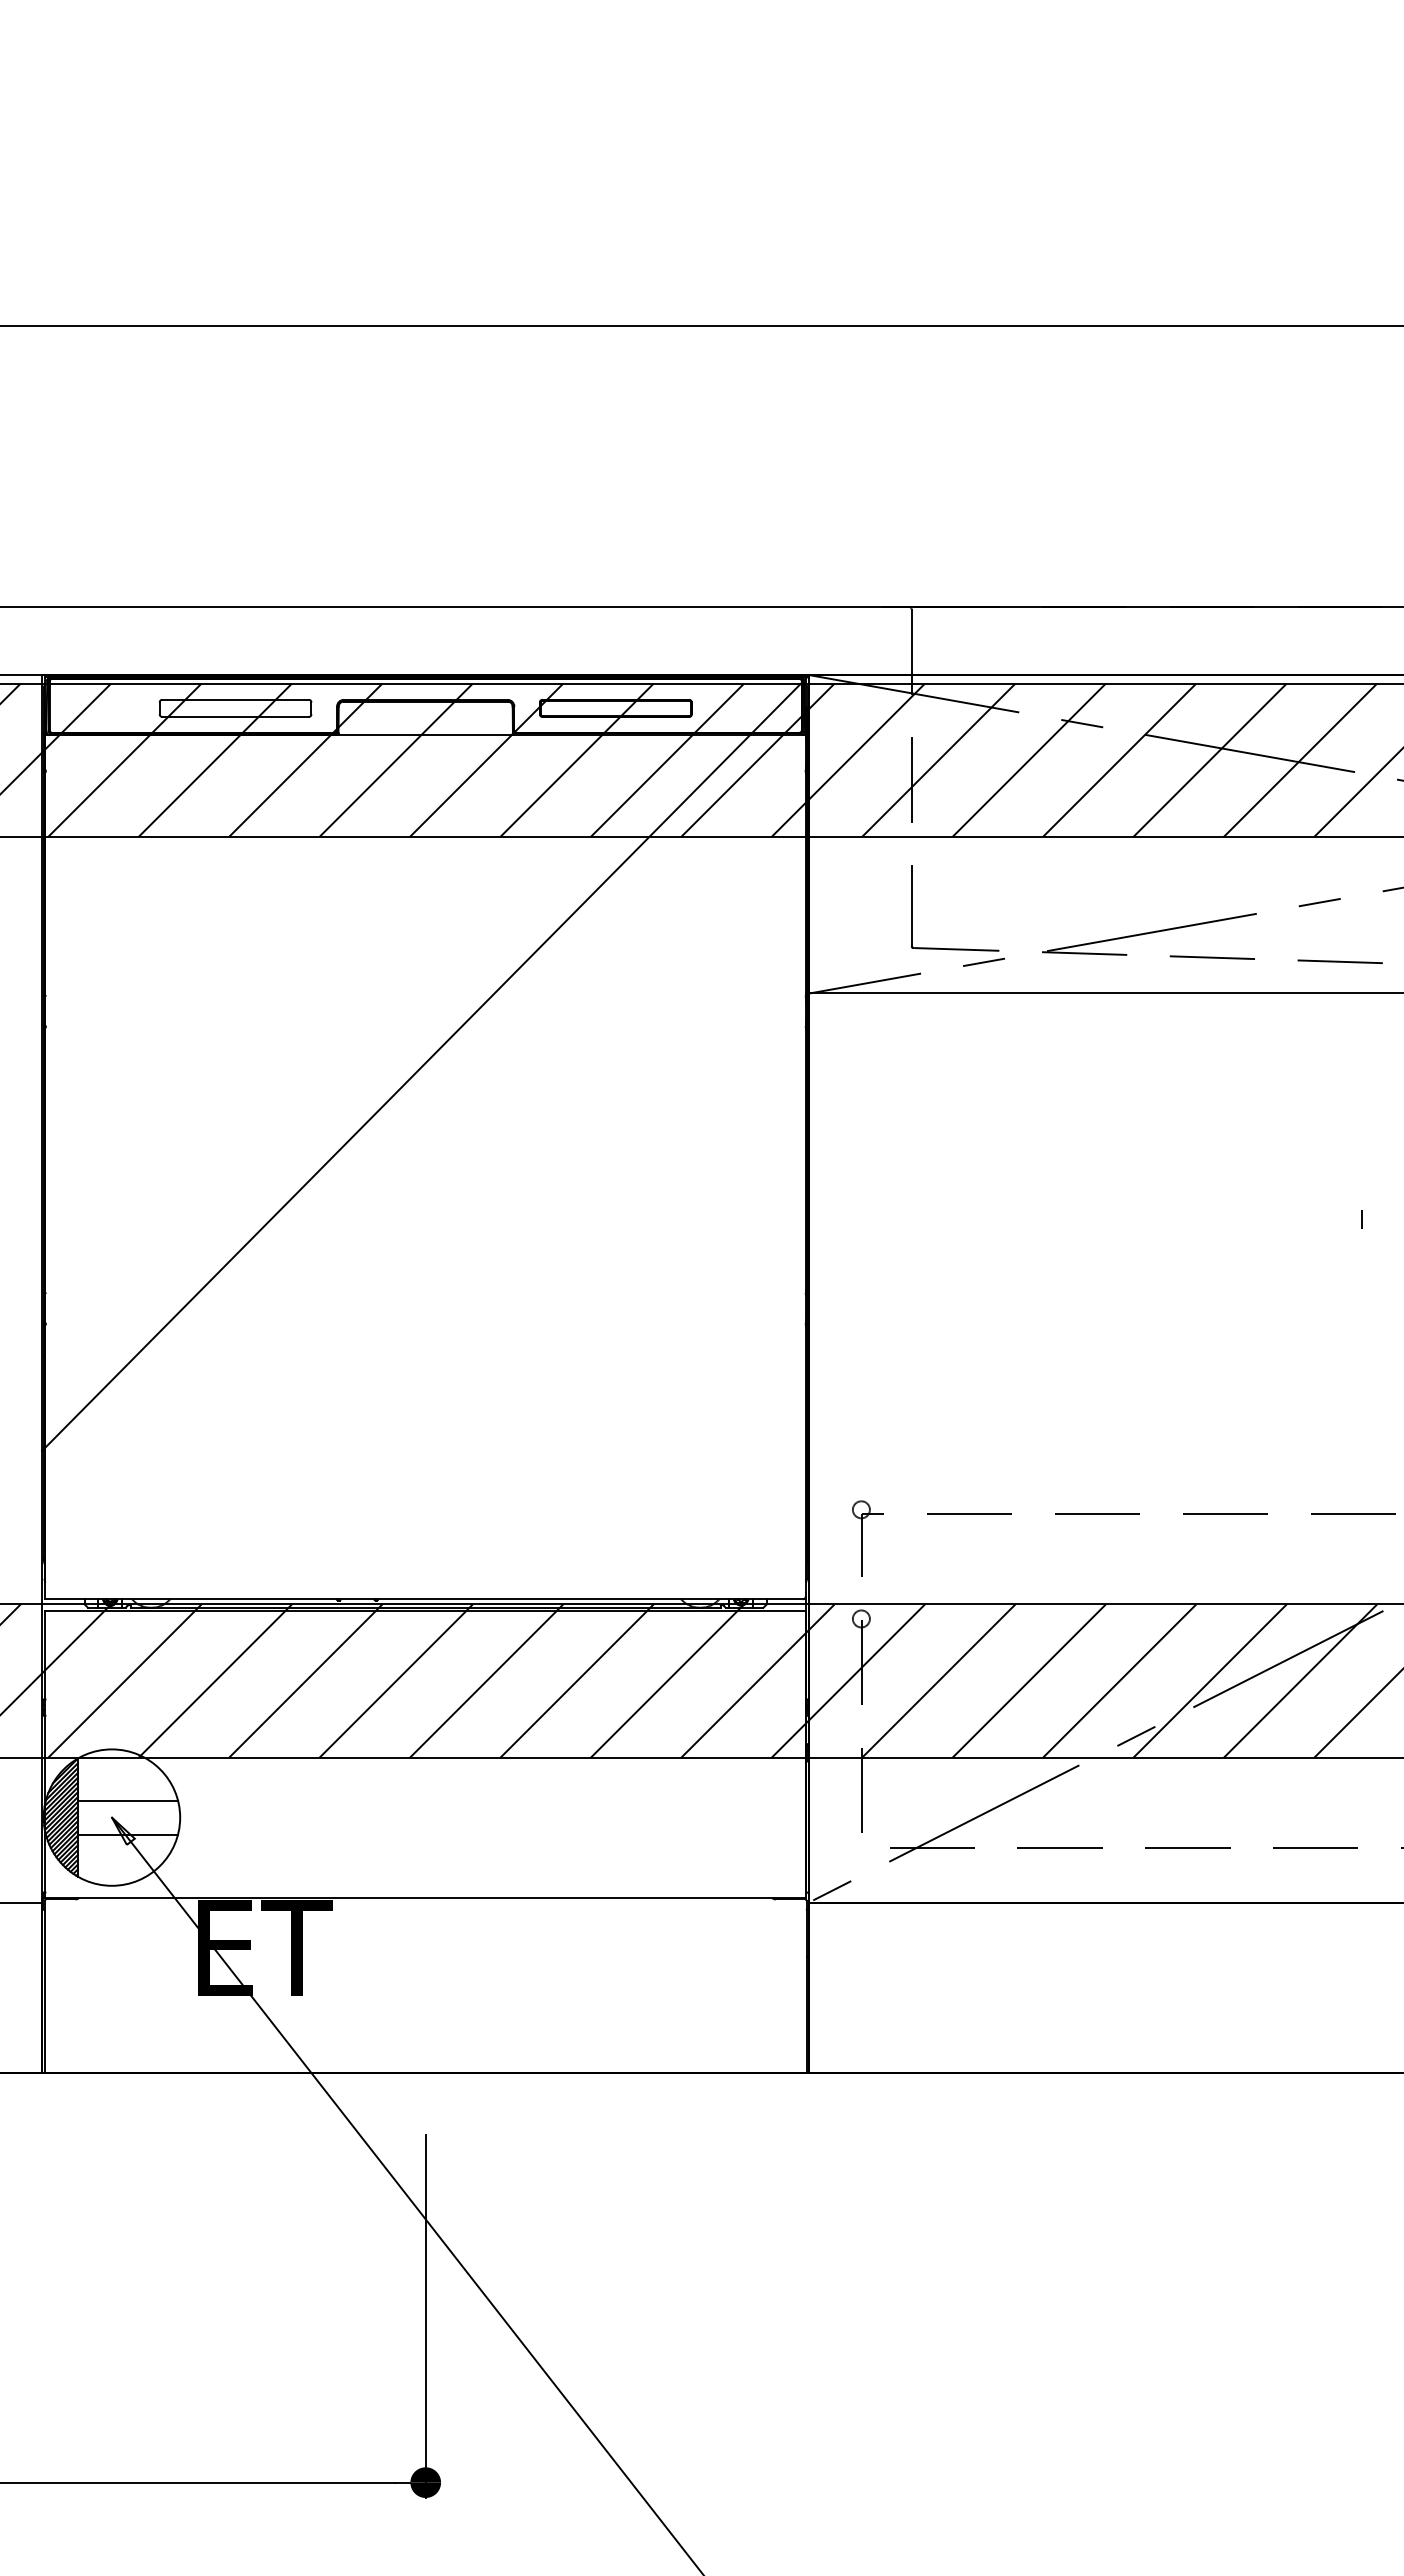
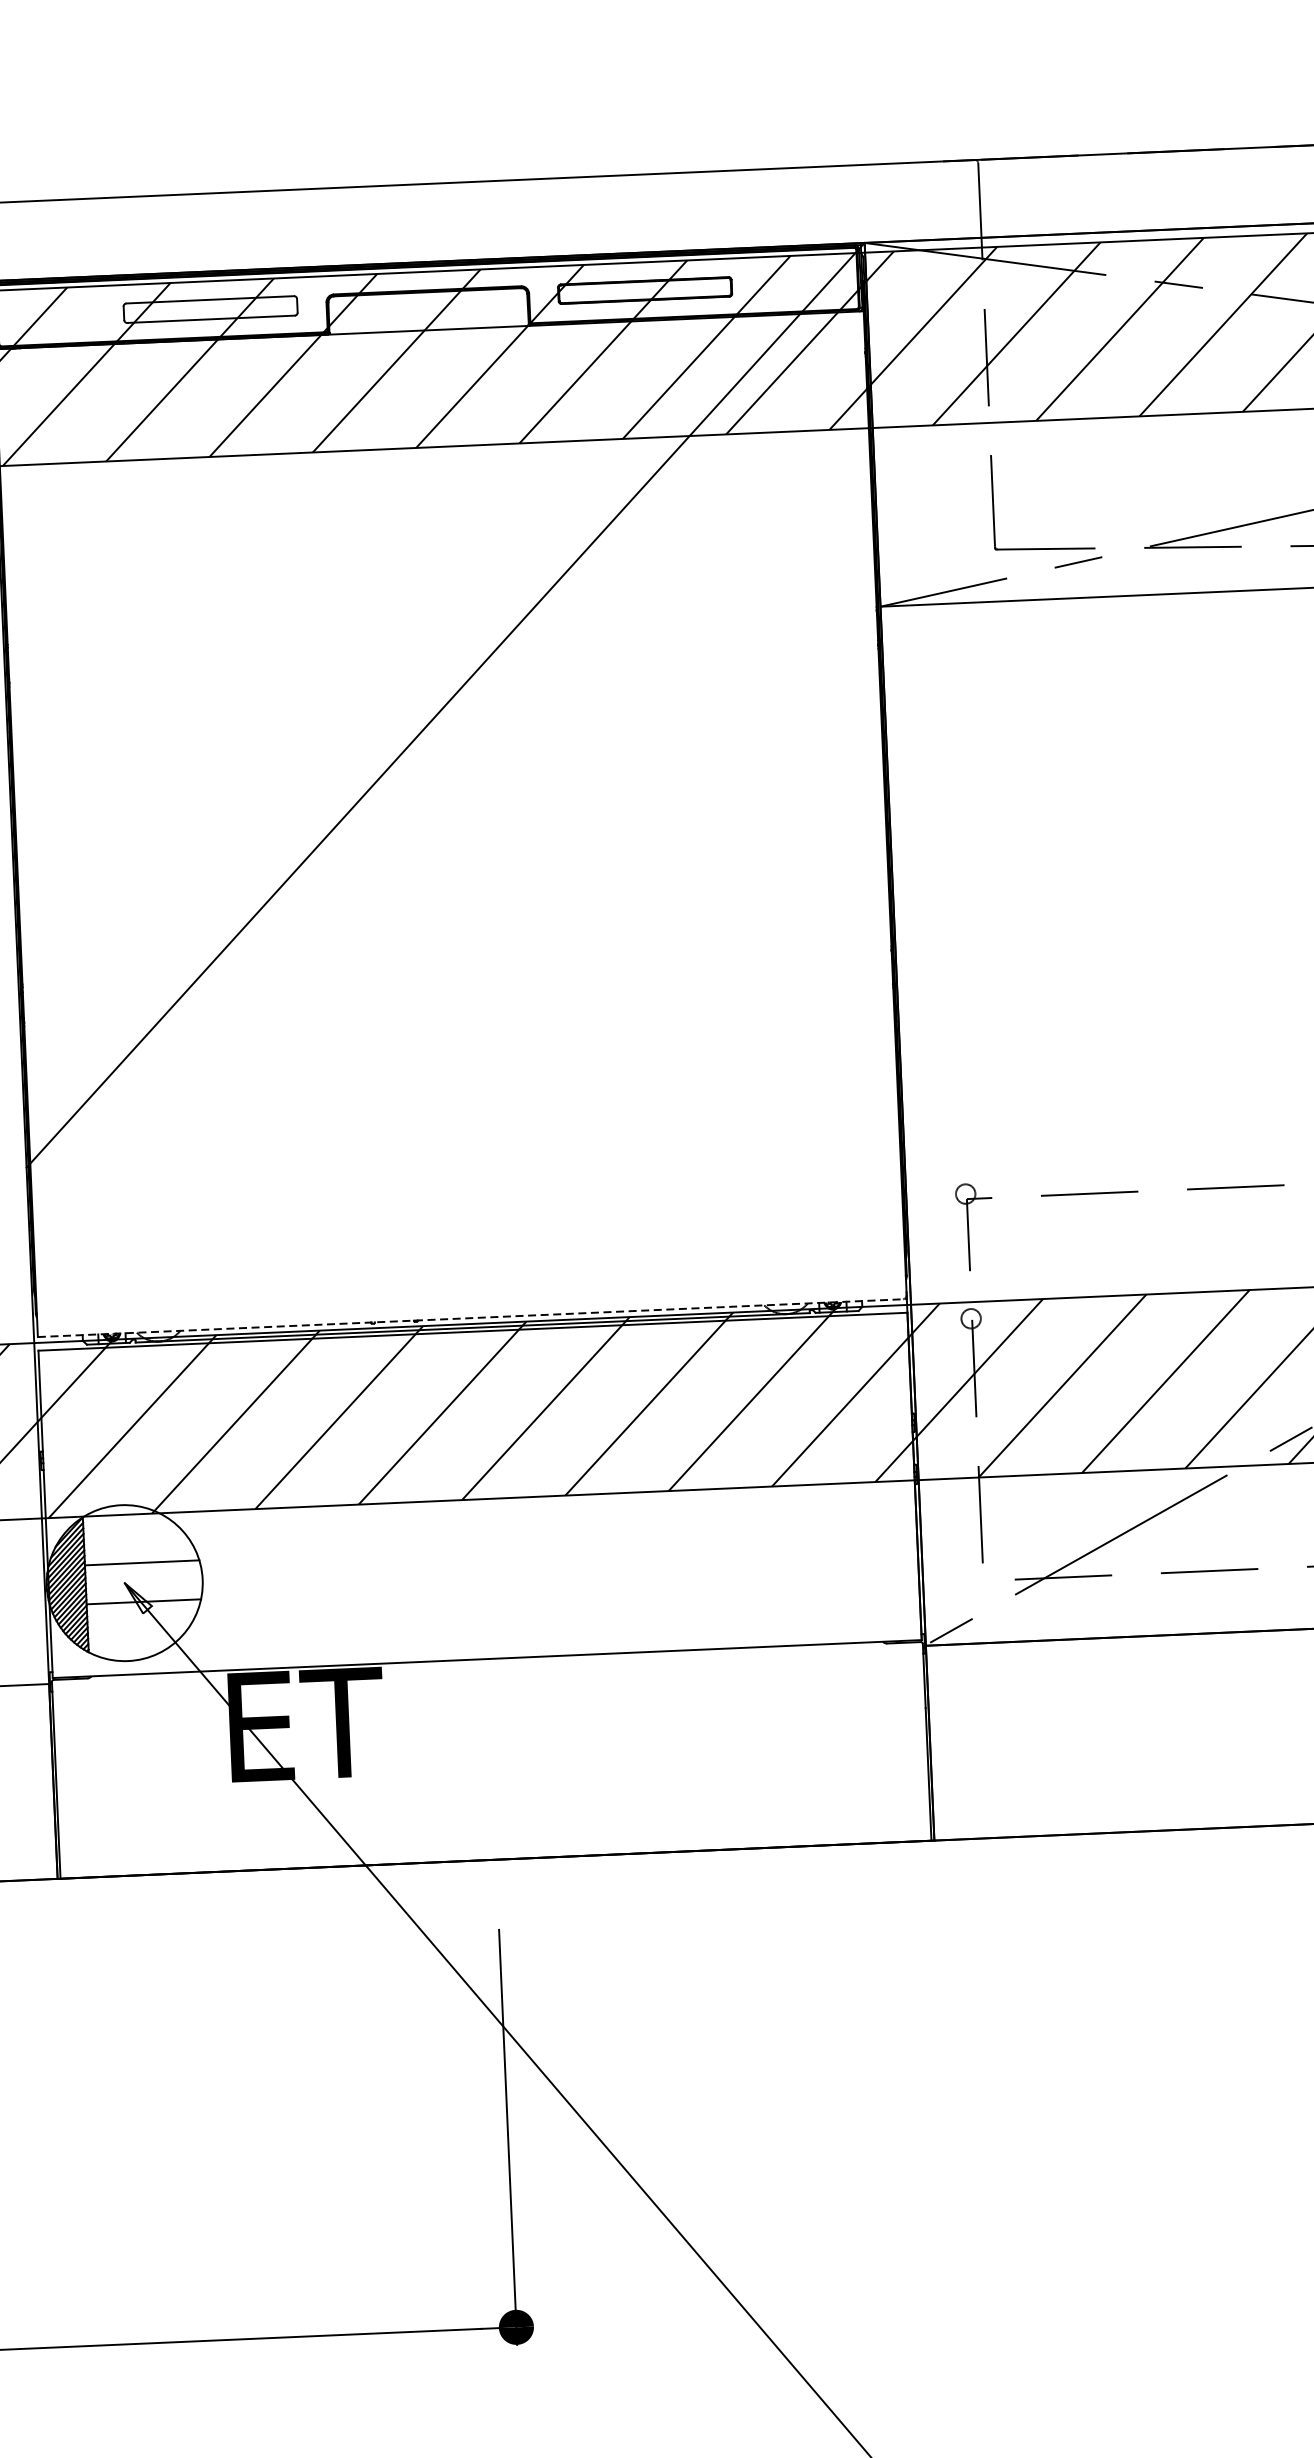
line: (426, 1599) -> (473, 1318), solid -> dashed

